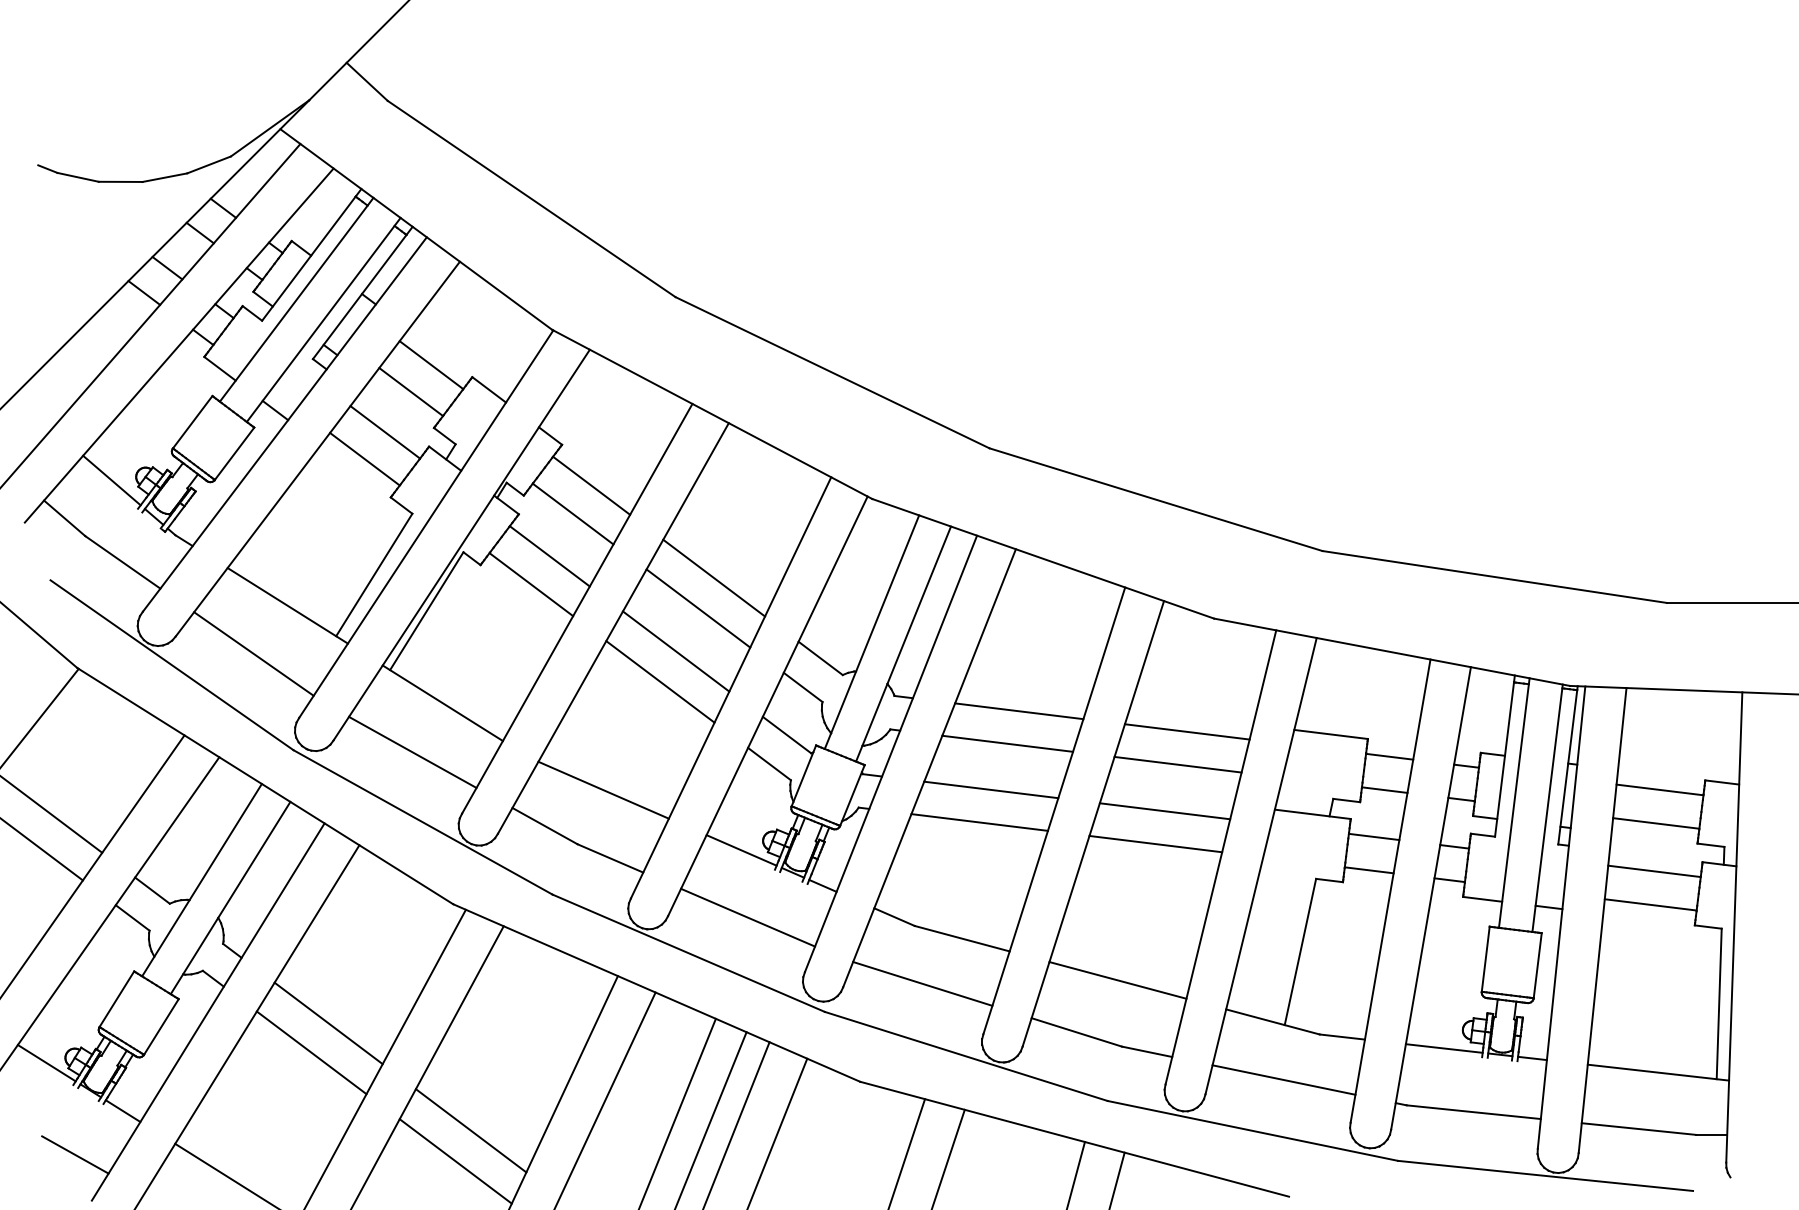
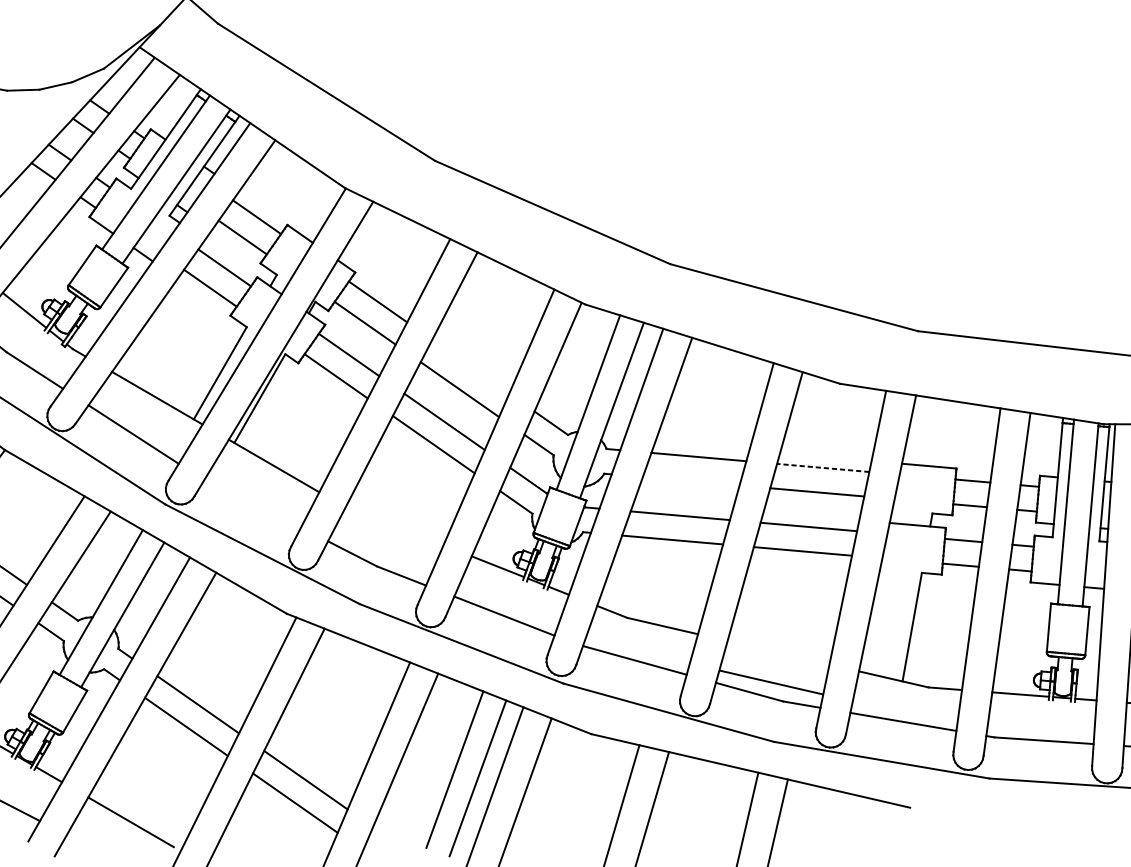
line: (714, 577) -> (470, 366), removed
line: (1187, 731) -> (823, 467), solid -> dashed
line: (1007, 743) -> (691, 481), removed
line: (412, 751) -> (252, 502), removed
line: (603, 789) -> (394, 525), removed
line: (1117, 980) -> (771, 682), moved

